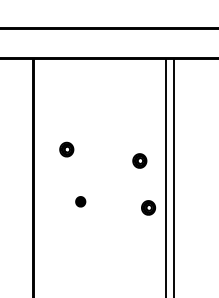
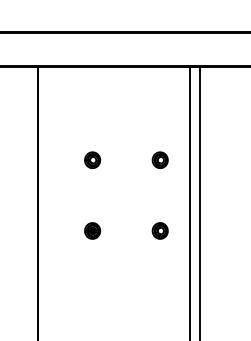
part: (66, 149) -> (92, 159), moved
part: (139, 160) -> (159, 159), moved
part: (80, 201) -> (92, 230), size x1.43
part: (147, 207) -> (159, 230), moved

